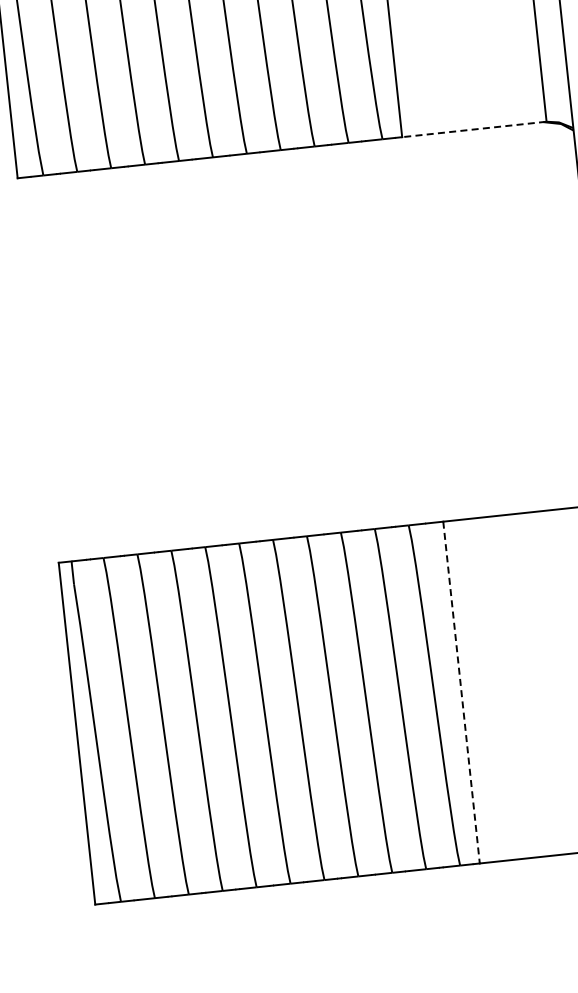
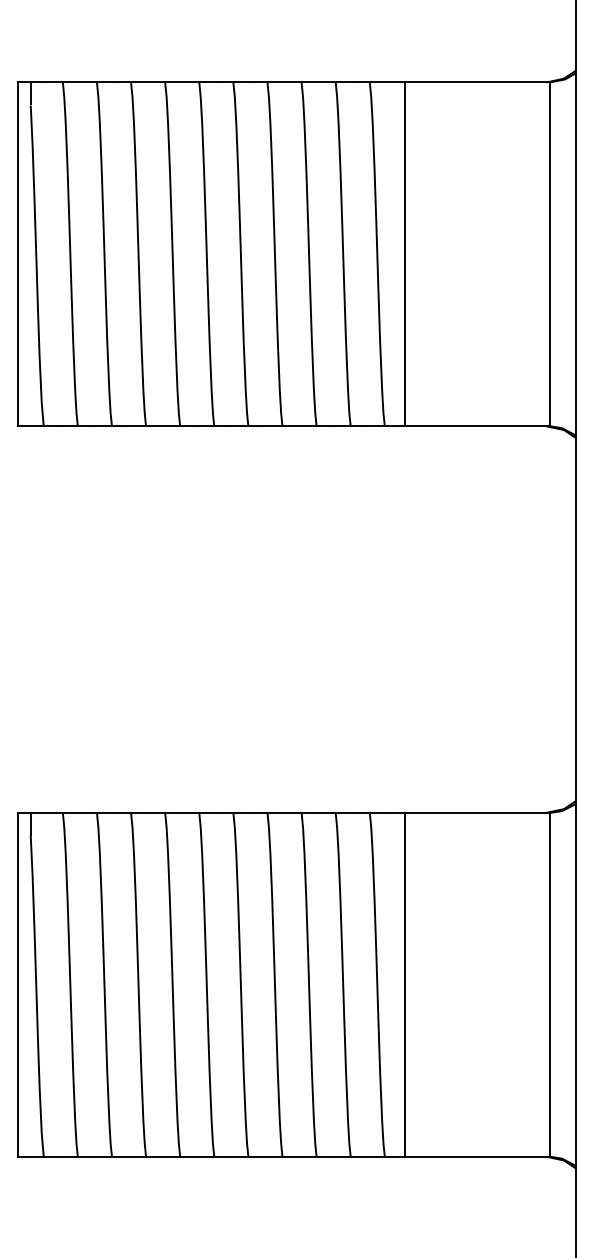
line: (473, 129) -> (476, 426), dashed -> solid
line: (461, 692) -> (404, 984), dashed -> solid

